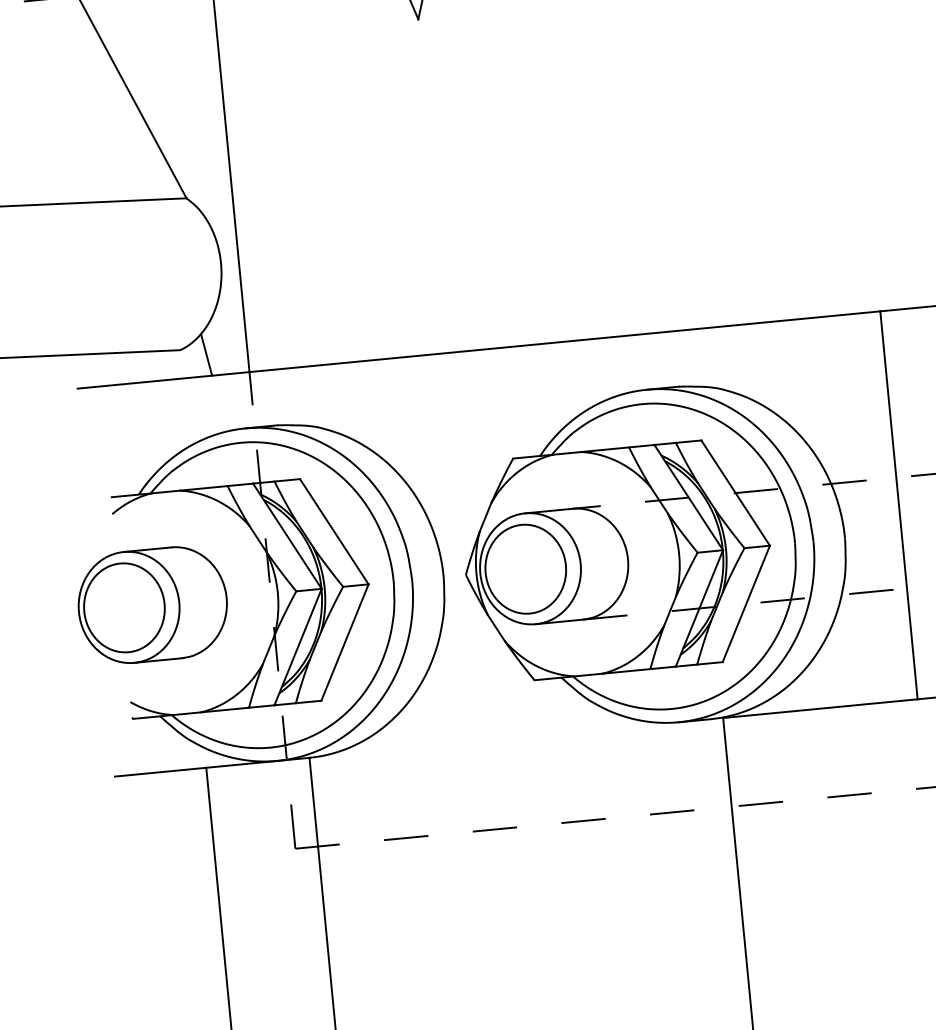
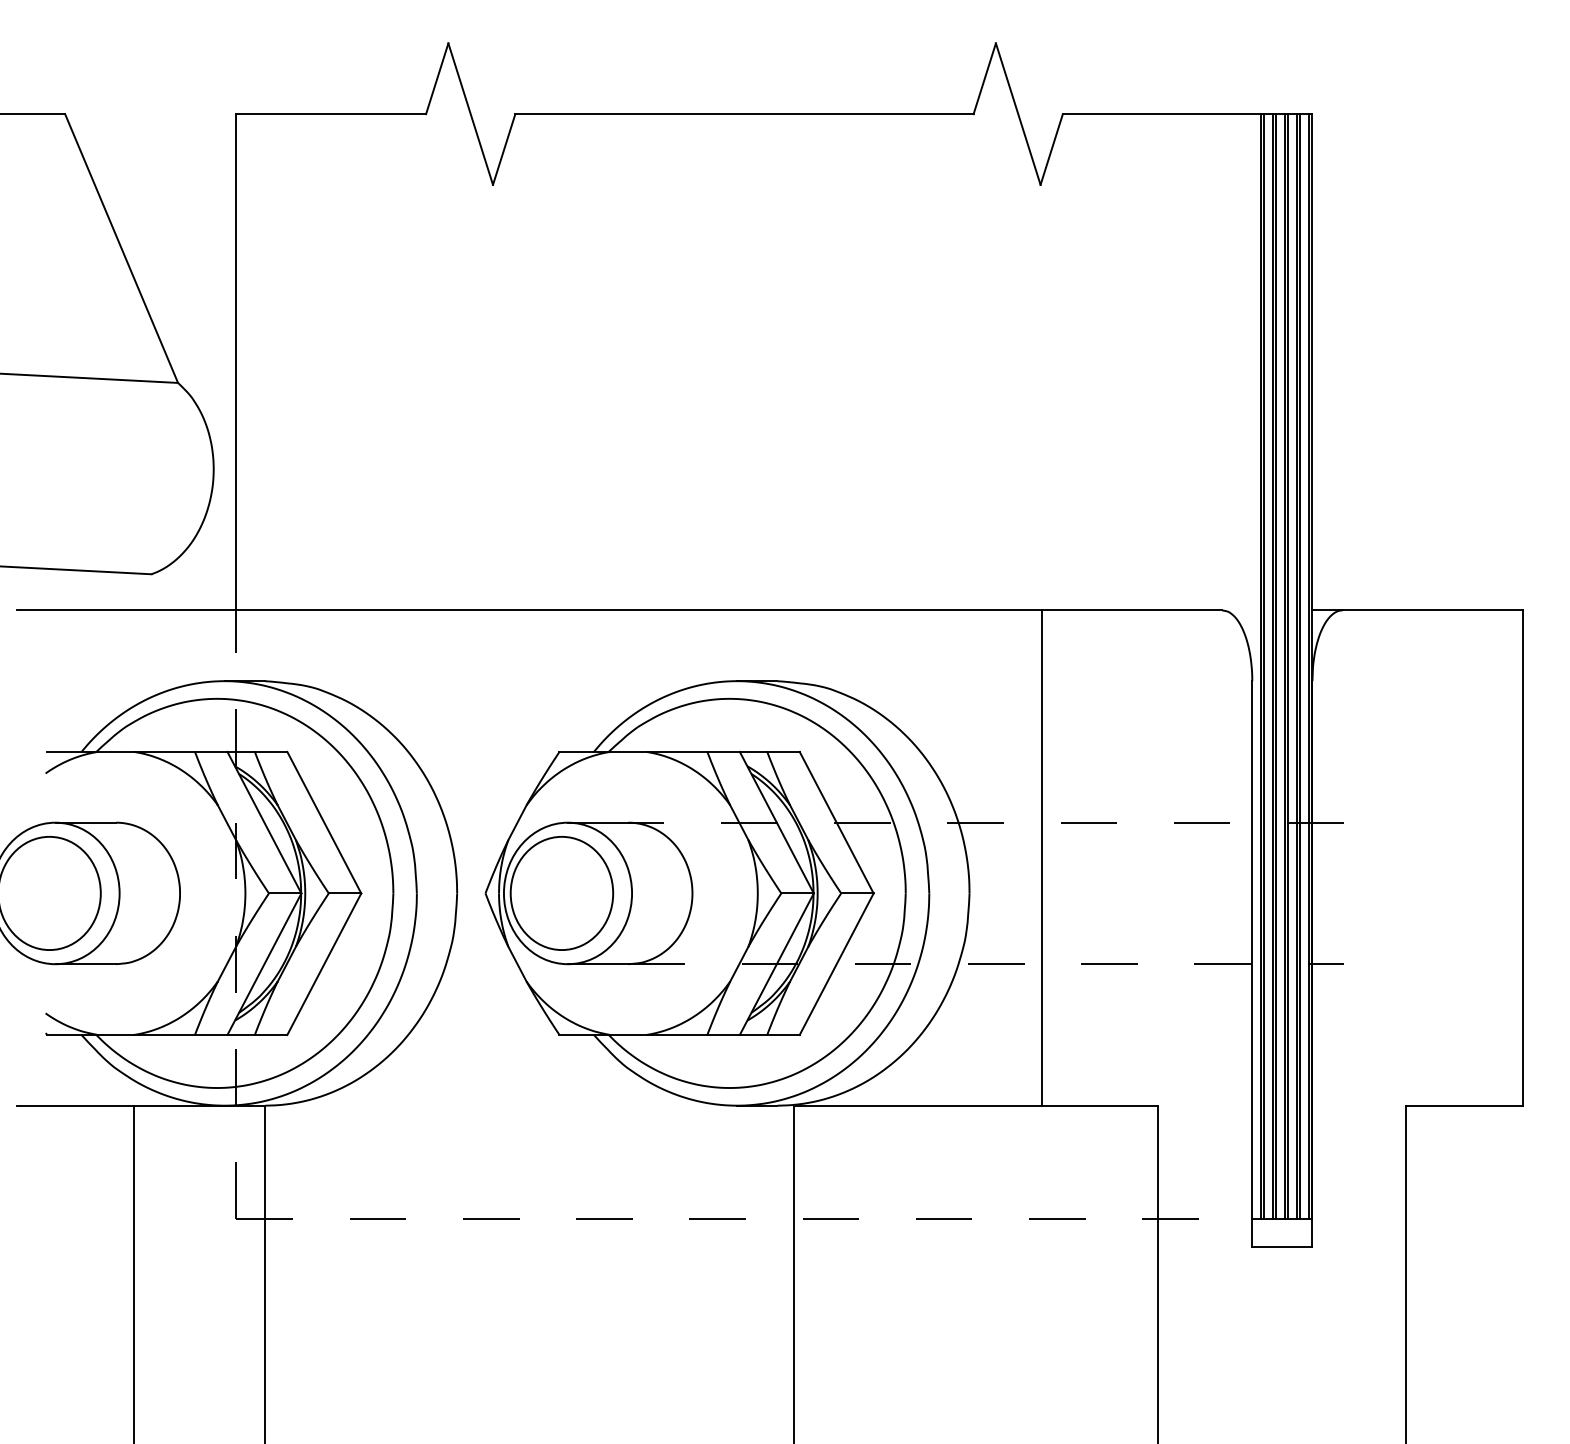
line: (205, 354) -> (183, 583), removed

